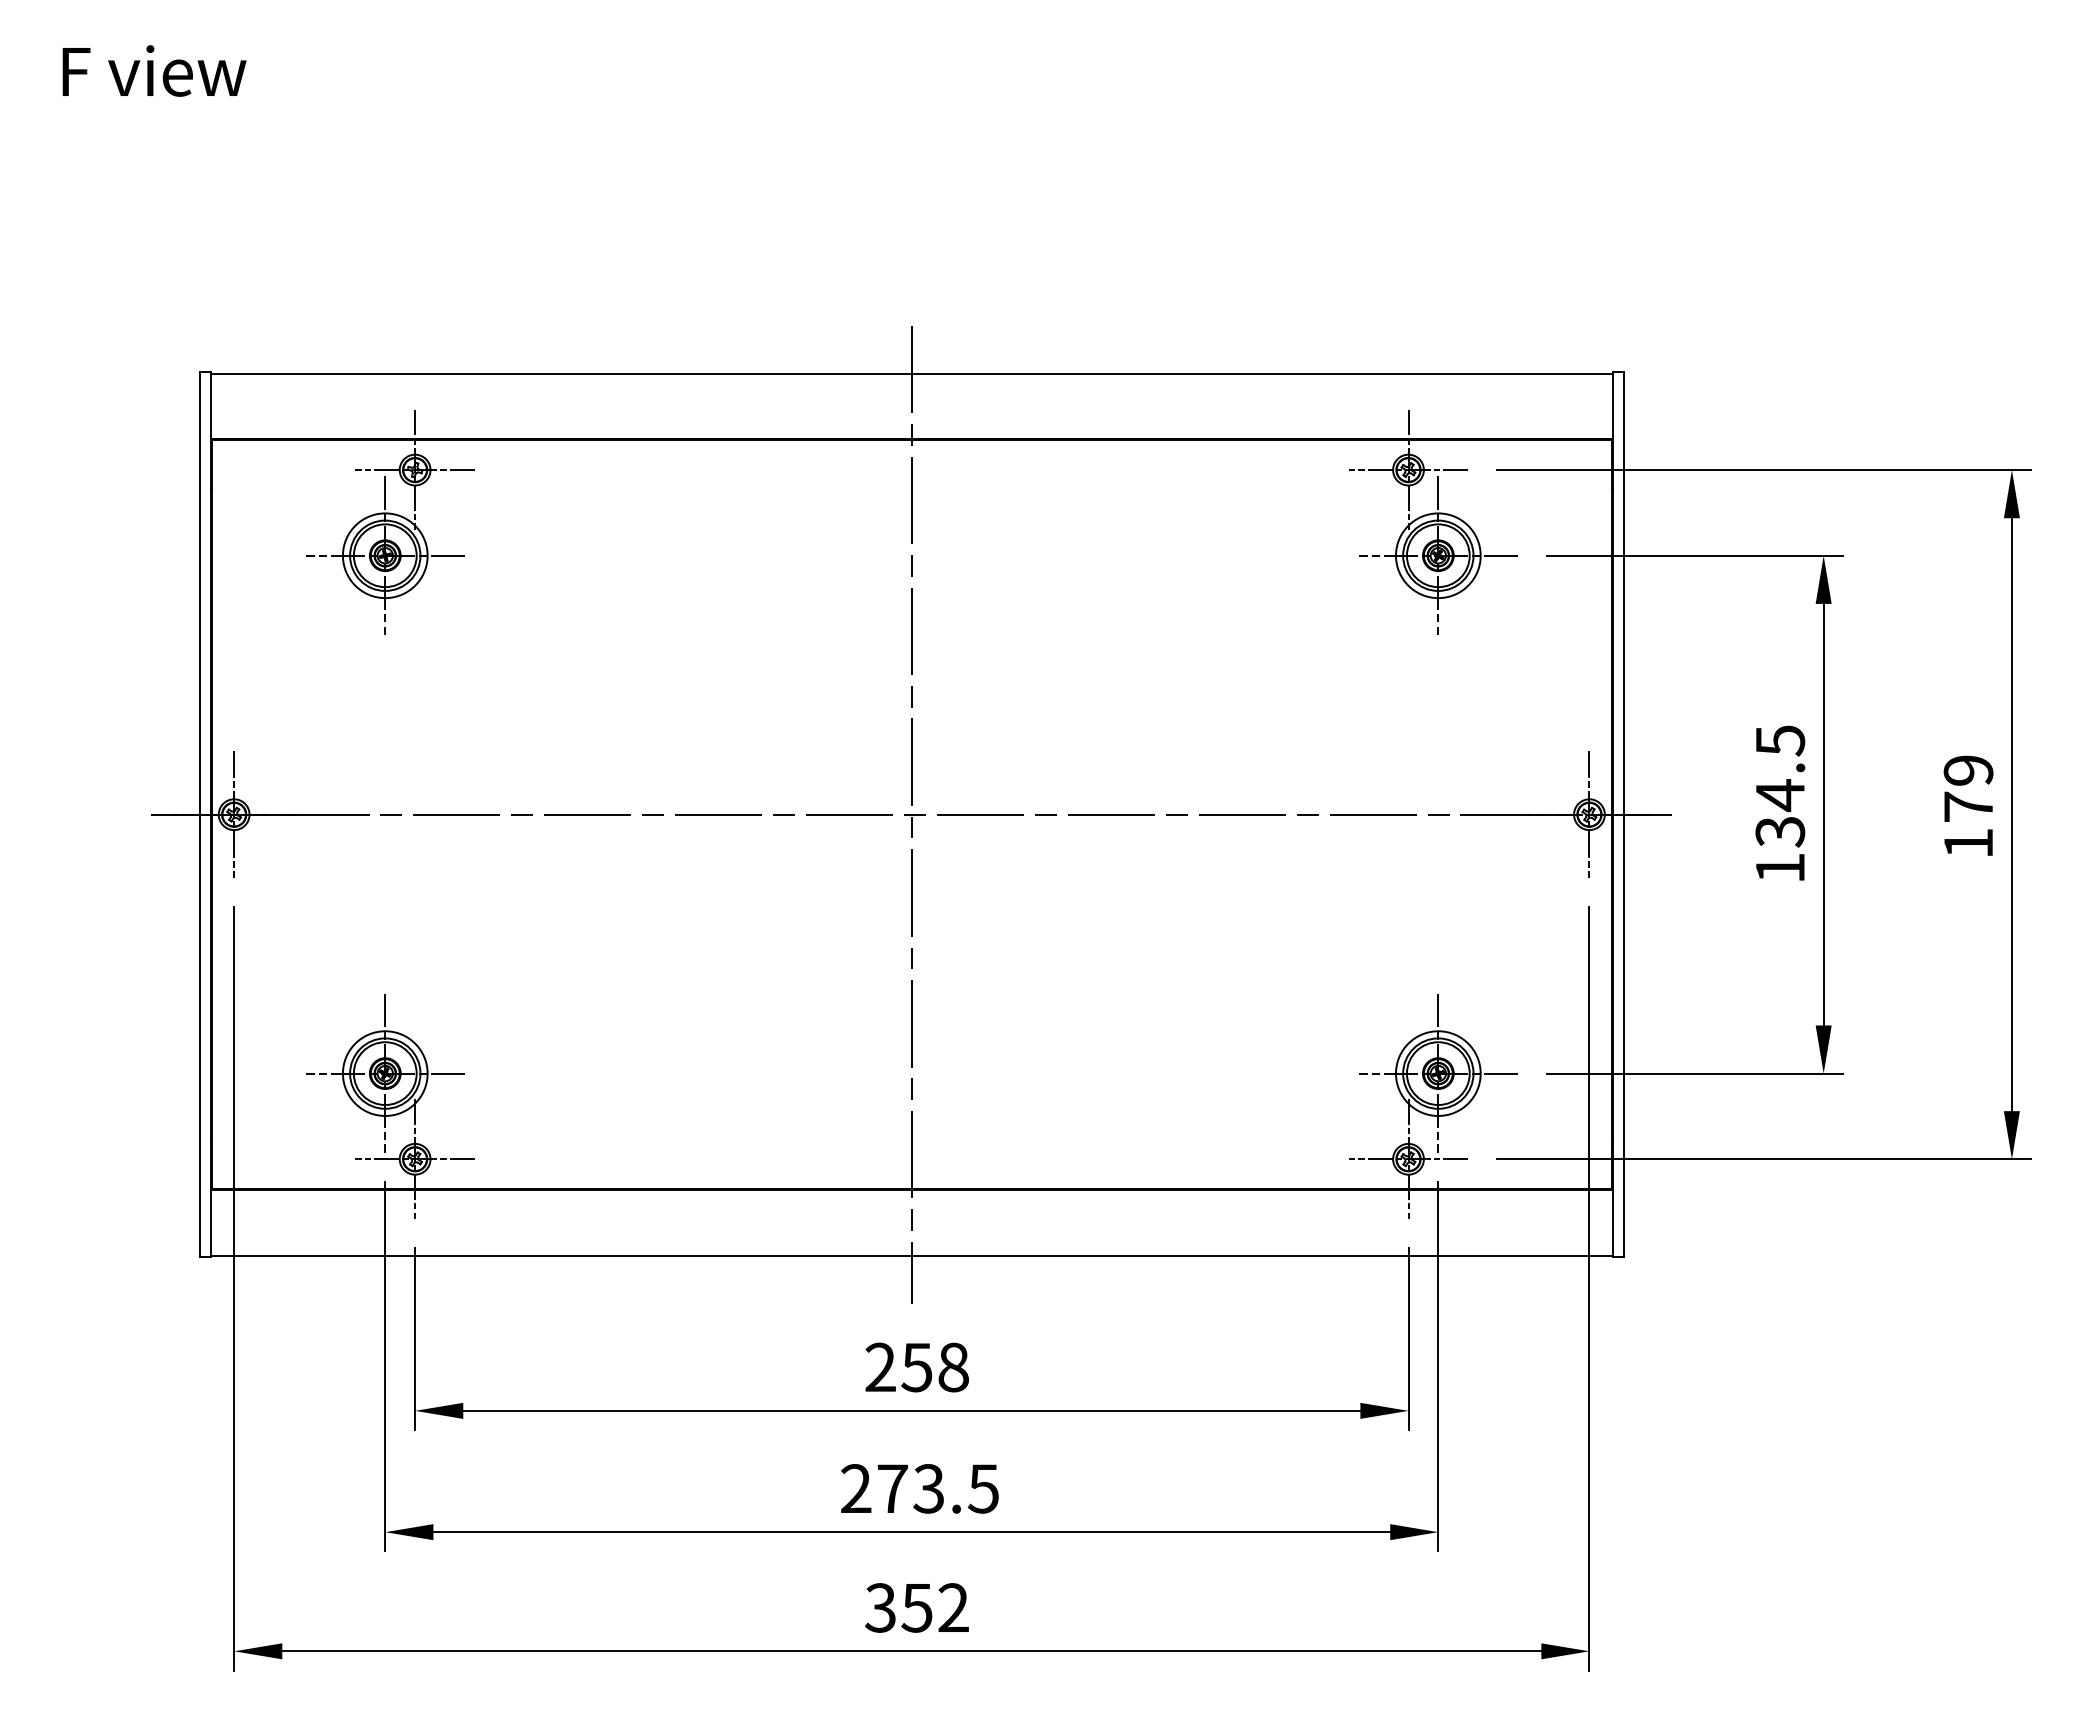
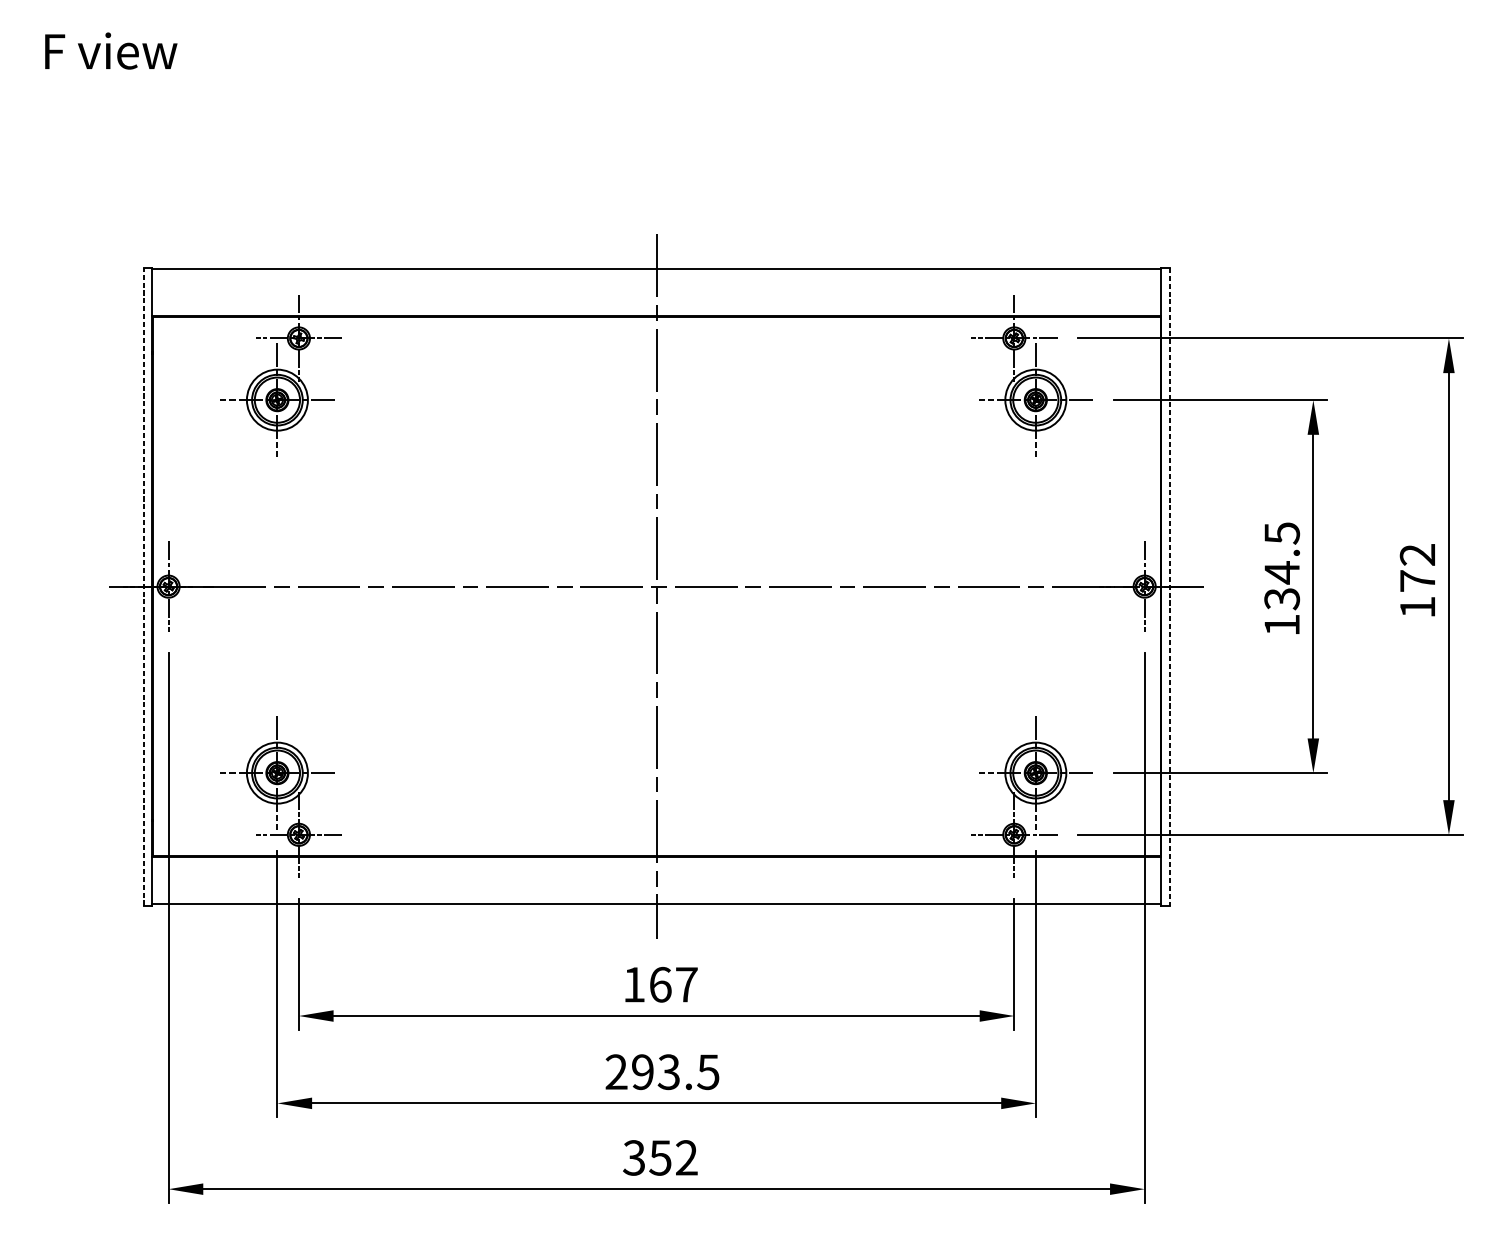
text: (1968, 770) -> (1417, 554), 179 -> 172
line: (199, 814) -> (143, 586), solid -> dashed
line: (1624, 814) -> (1169, 586), solid -> dashed
text: (916, 1367) -> (660, 984), 258 -> 167
text: (892, 1488) -> (642, 1071), 273.5 -> 293.5

